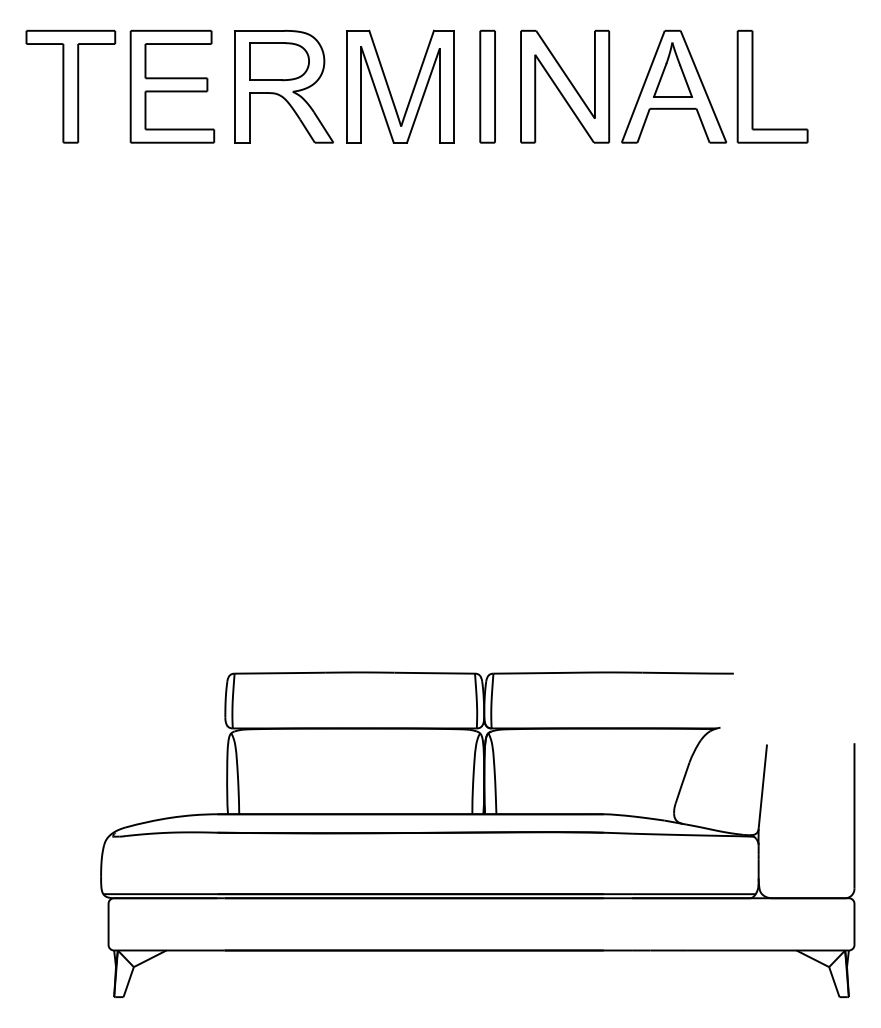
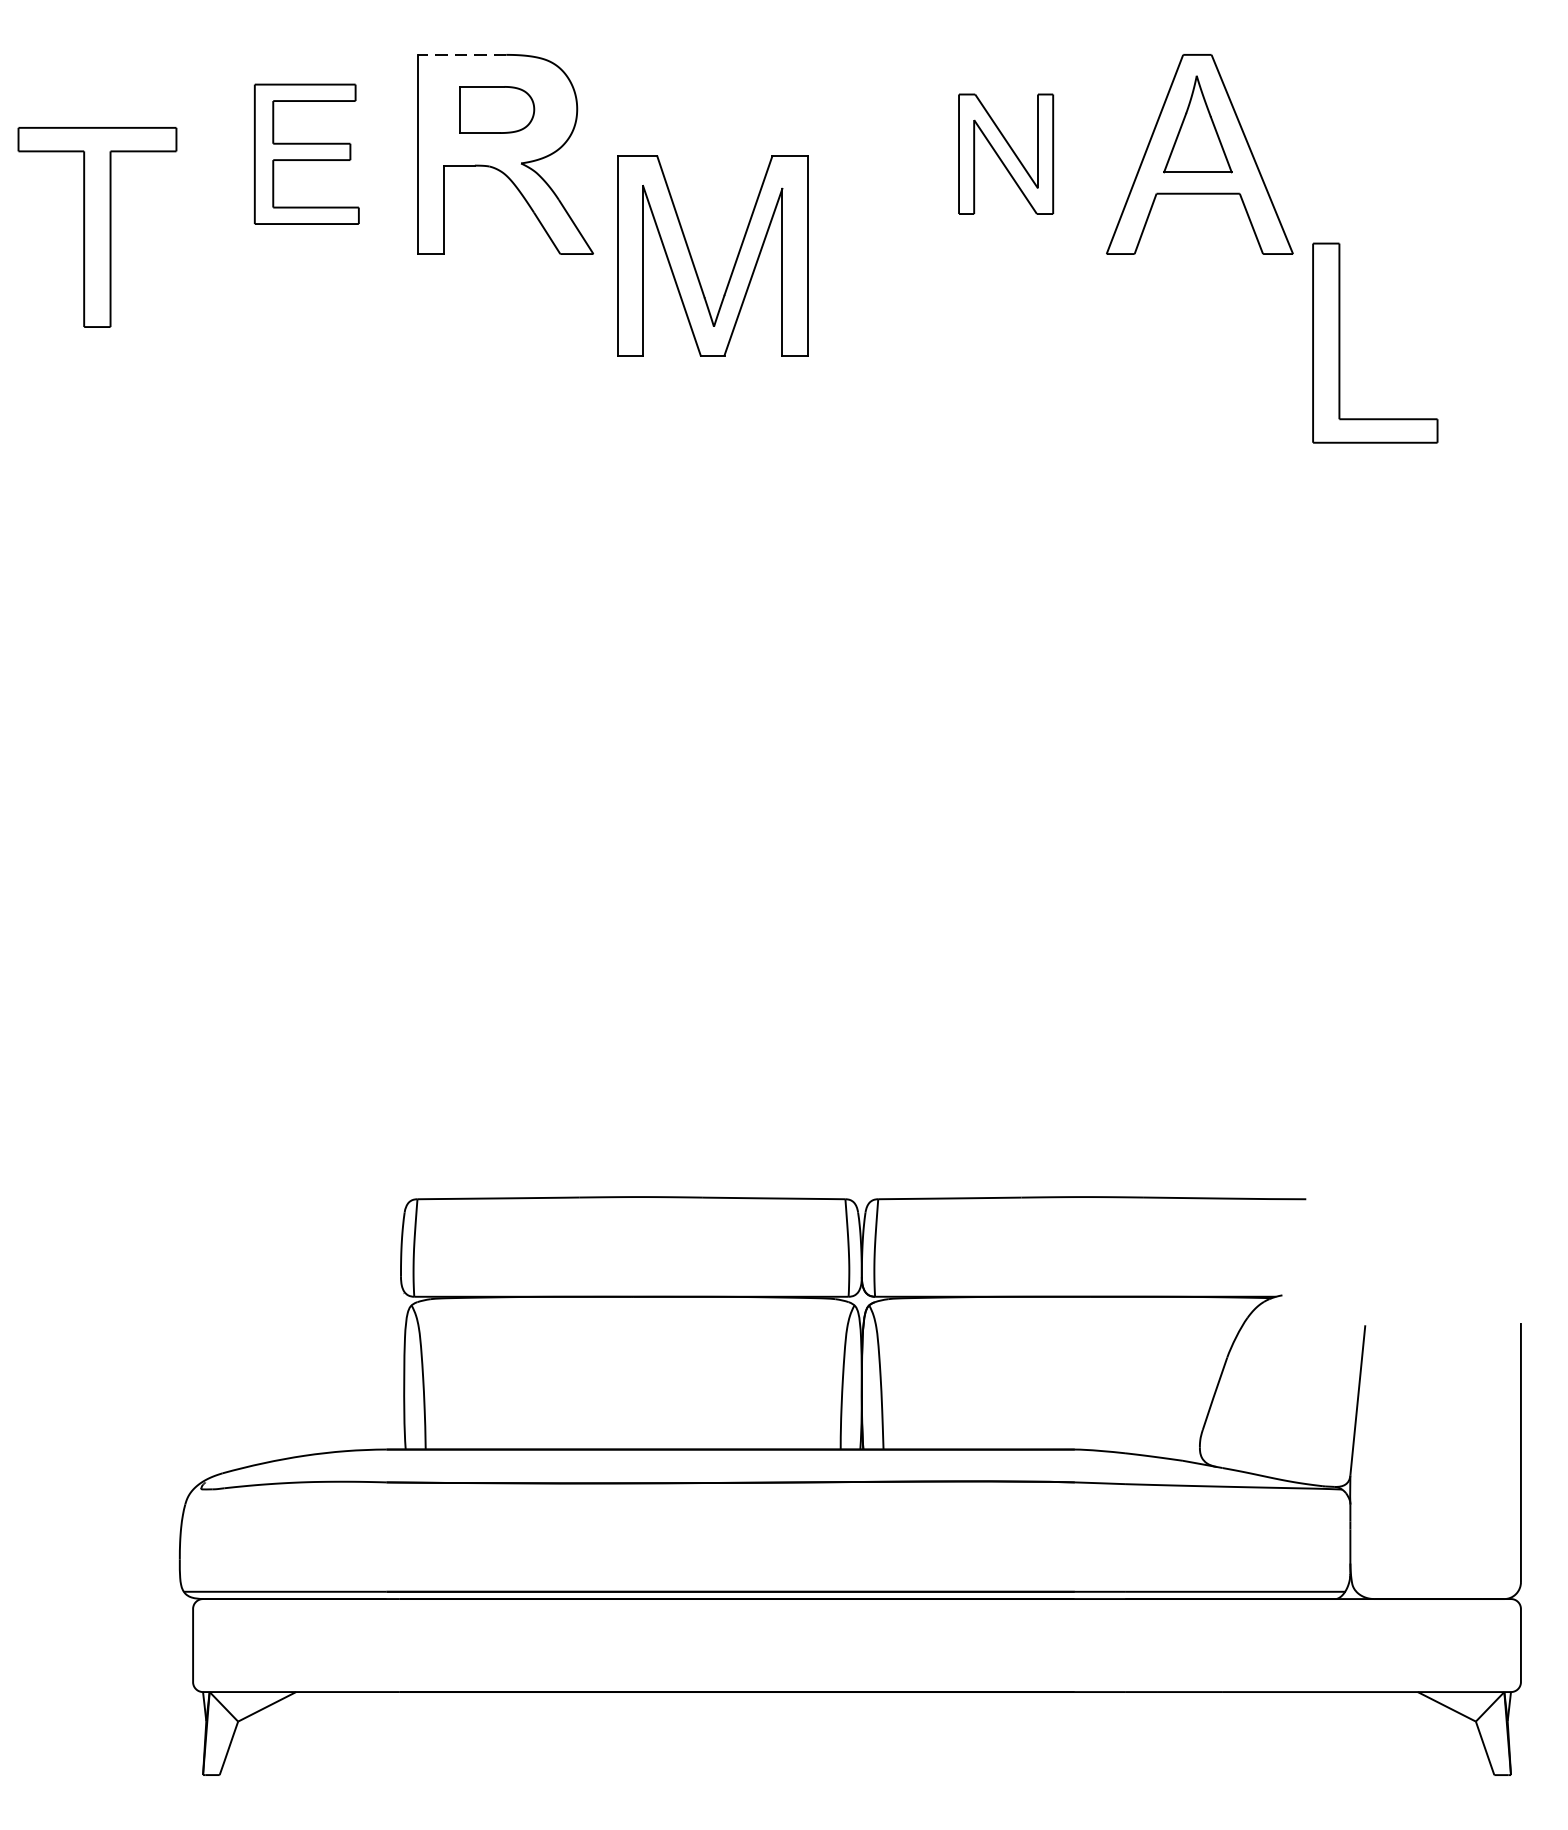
line: (259, 30) -> (461, 54), solid -> dashed
part: (279, 61) -> (497, 109), size x0.7
part: (70, 86) -> (96, 226), moved
part: (172, 86) -> (306, 153), size x0.7
part: (487, 86) -> (867, 153), removed
part: (565, 86) -> (1006, 153), size x0.6
part: (753, 86) -> (1341, 342), moved
part: (390, 90) -> (694, 262), moved

